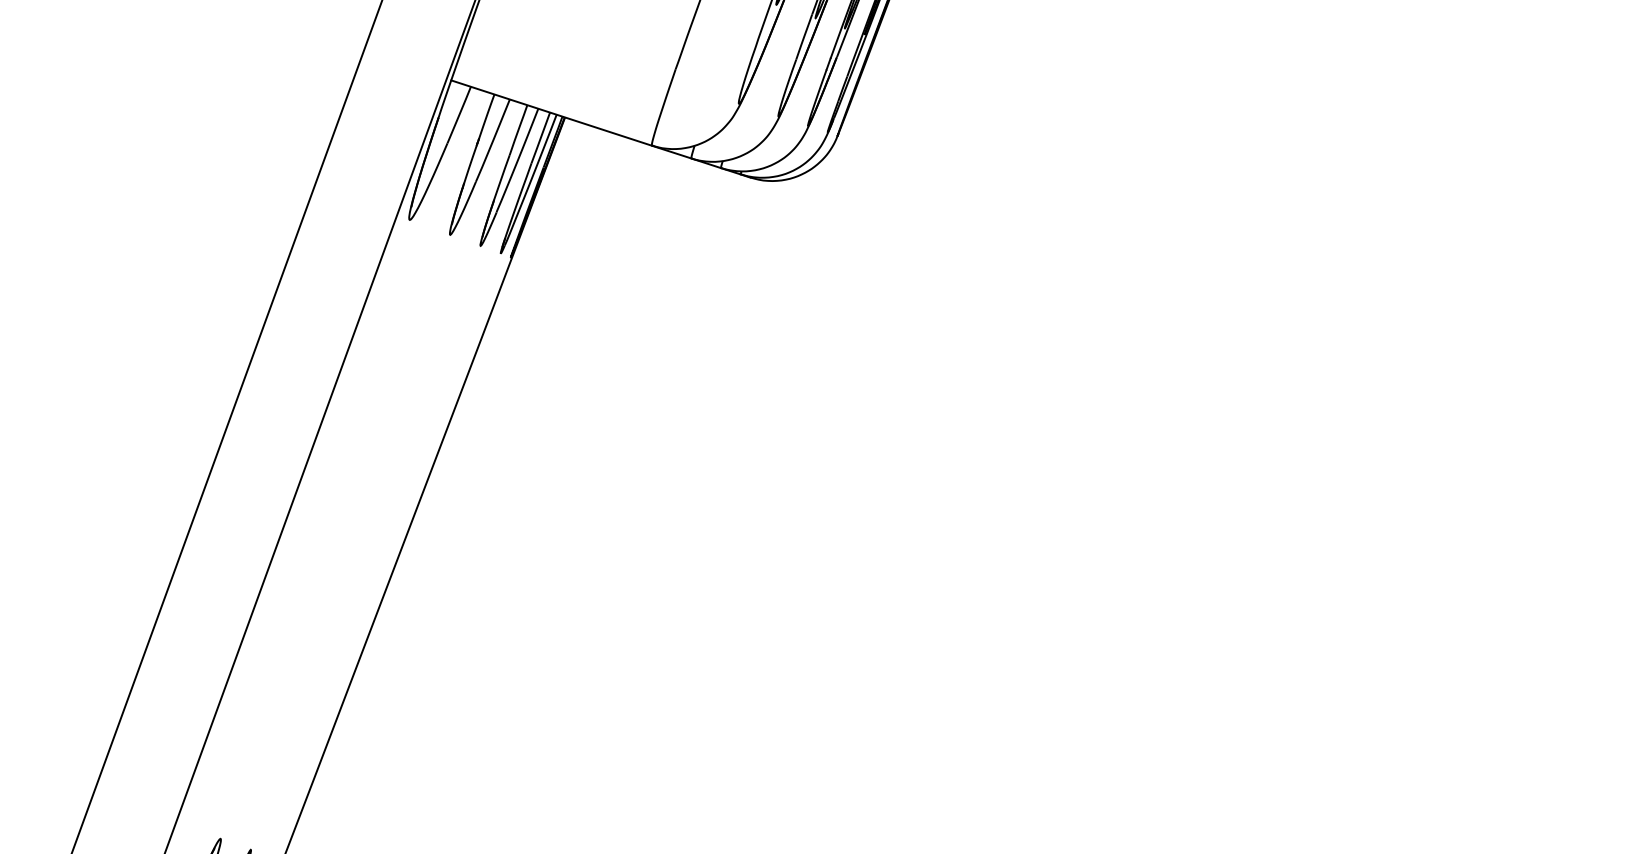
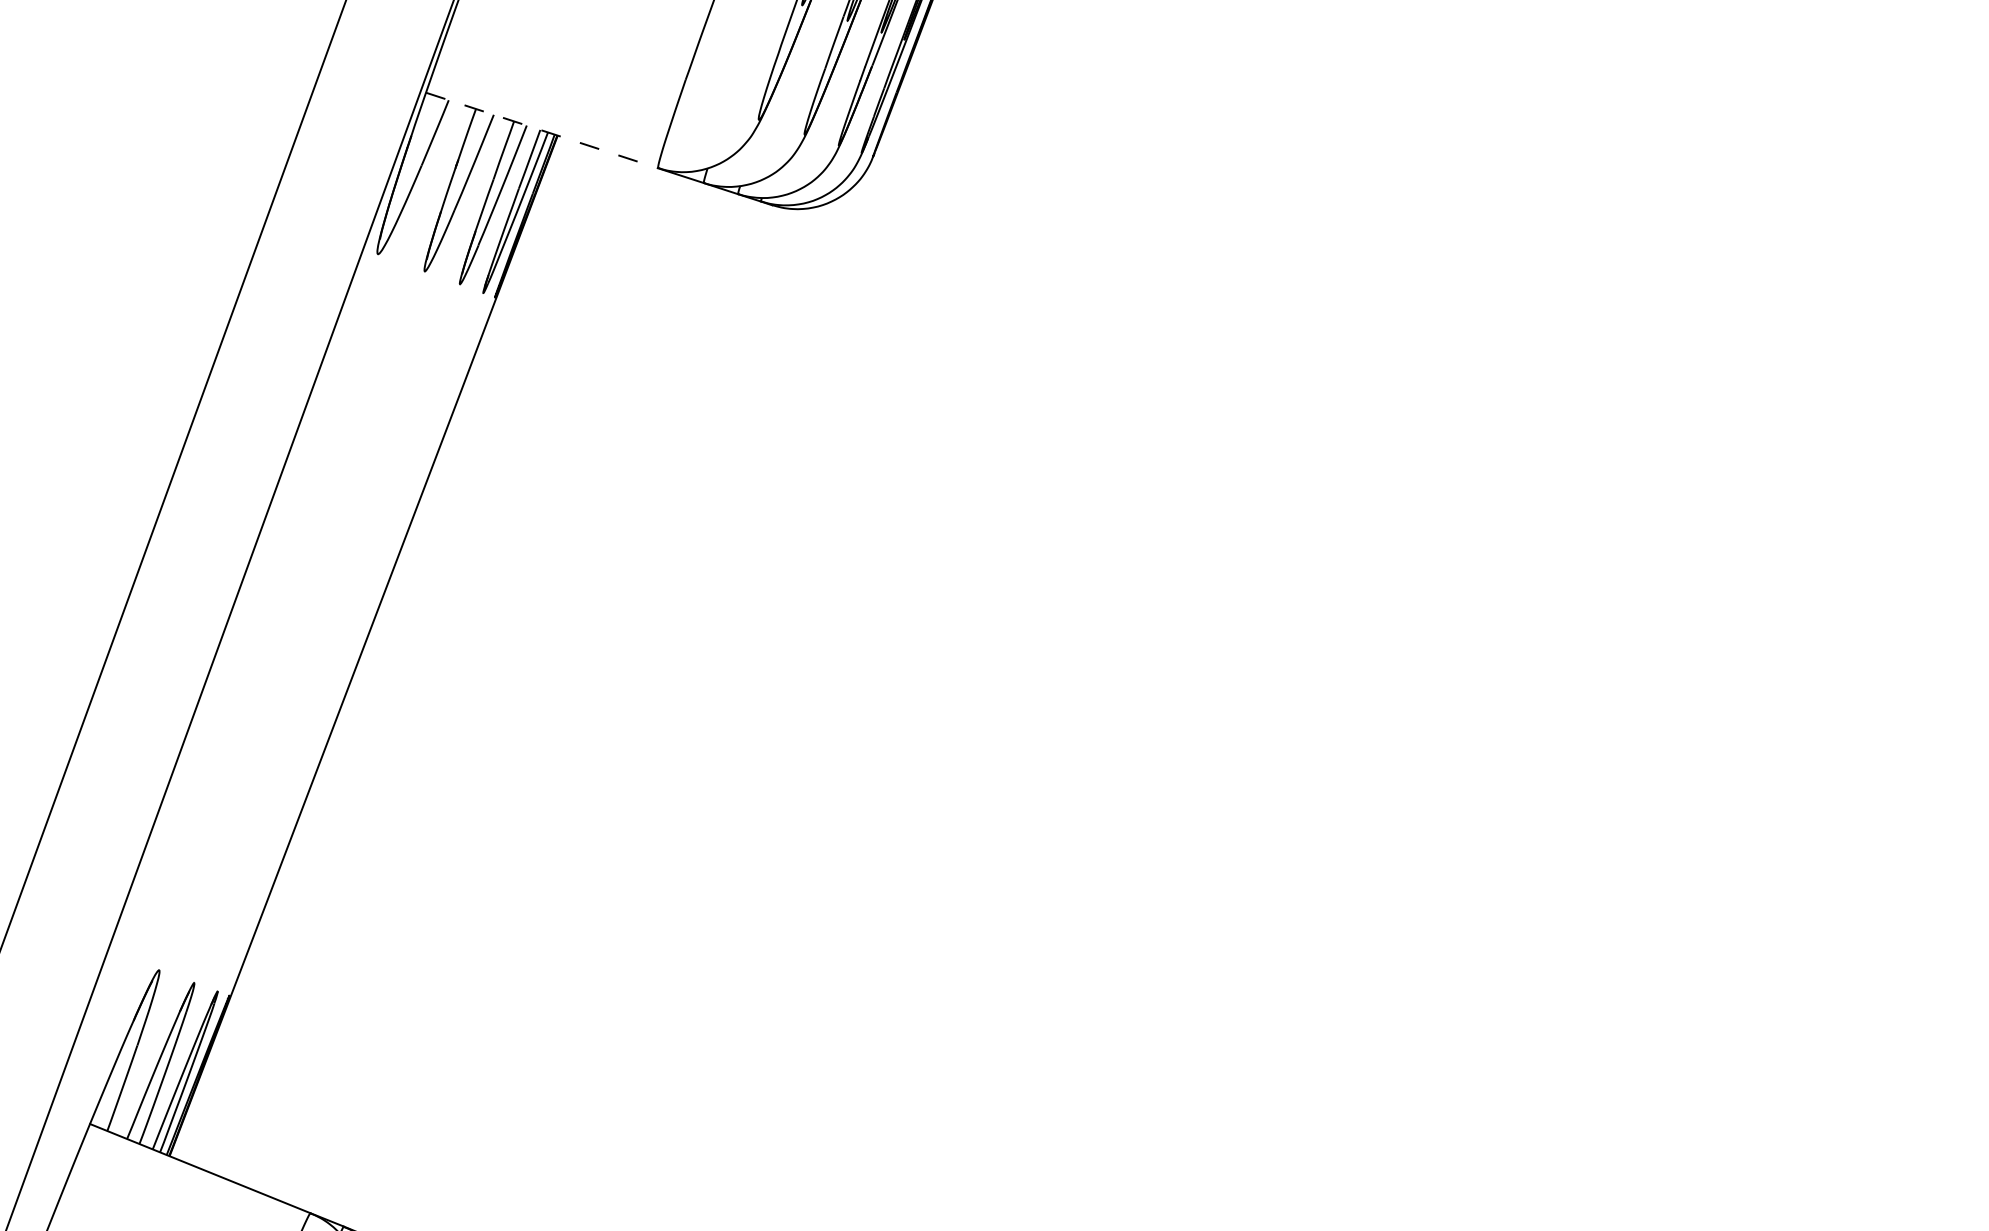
line: (551, 113) -> (542, 130), solid -> dashed

